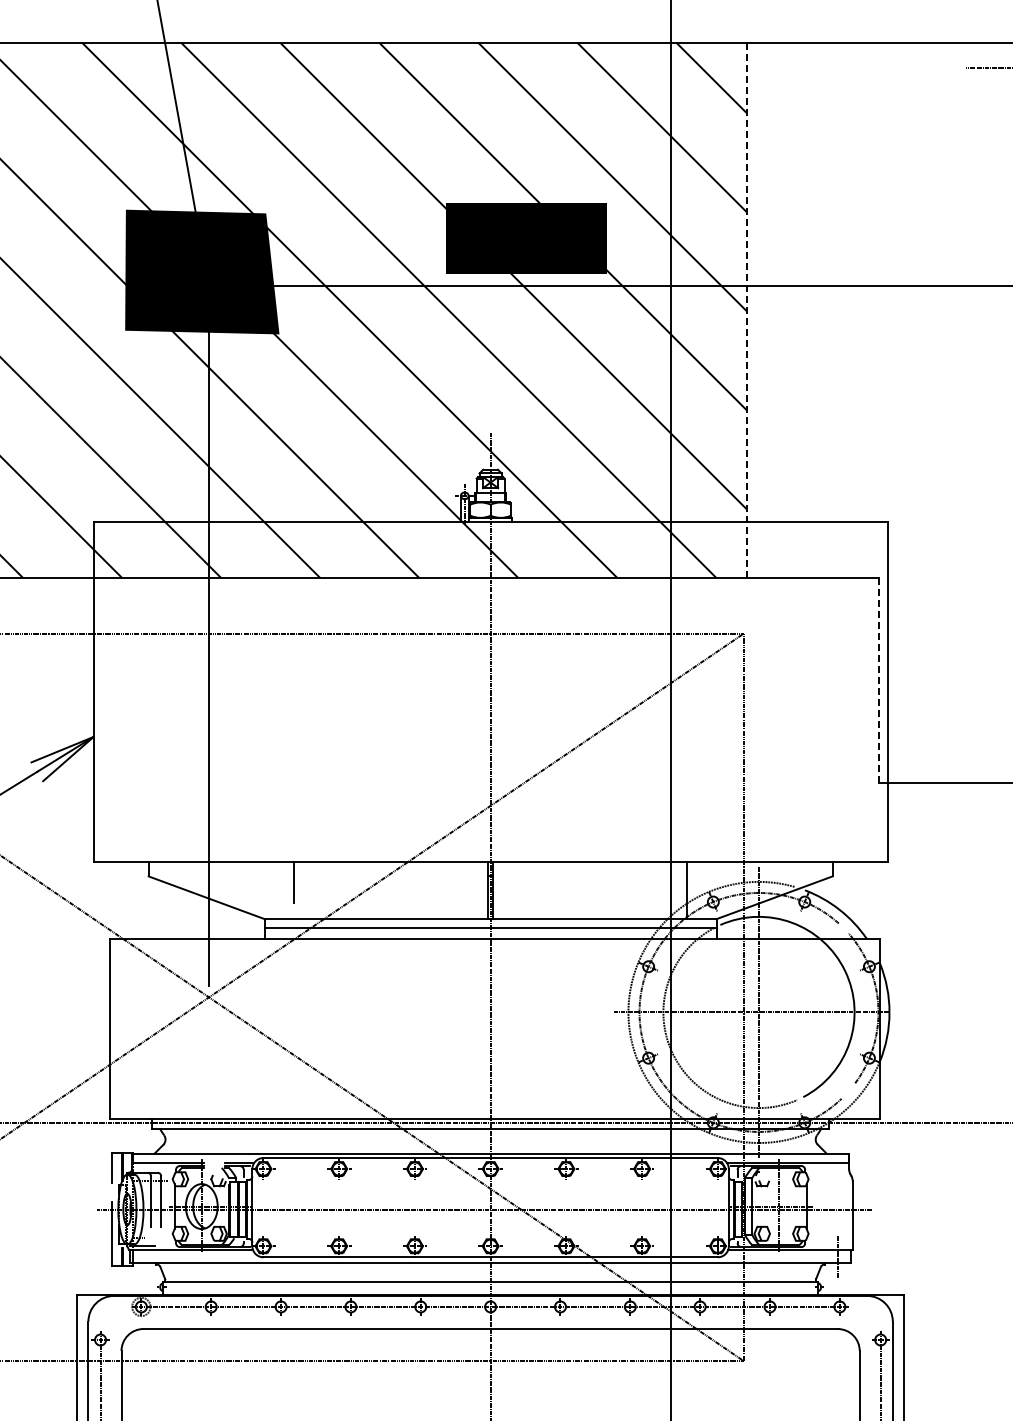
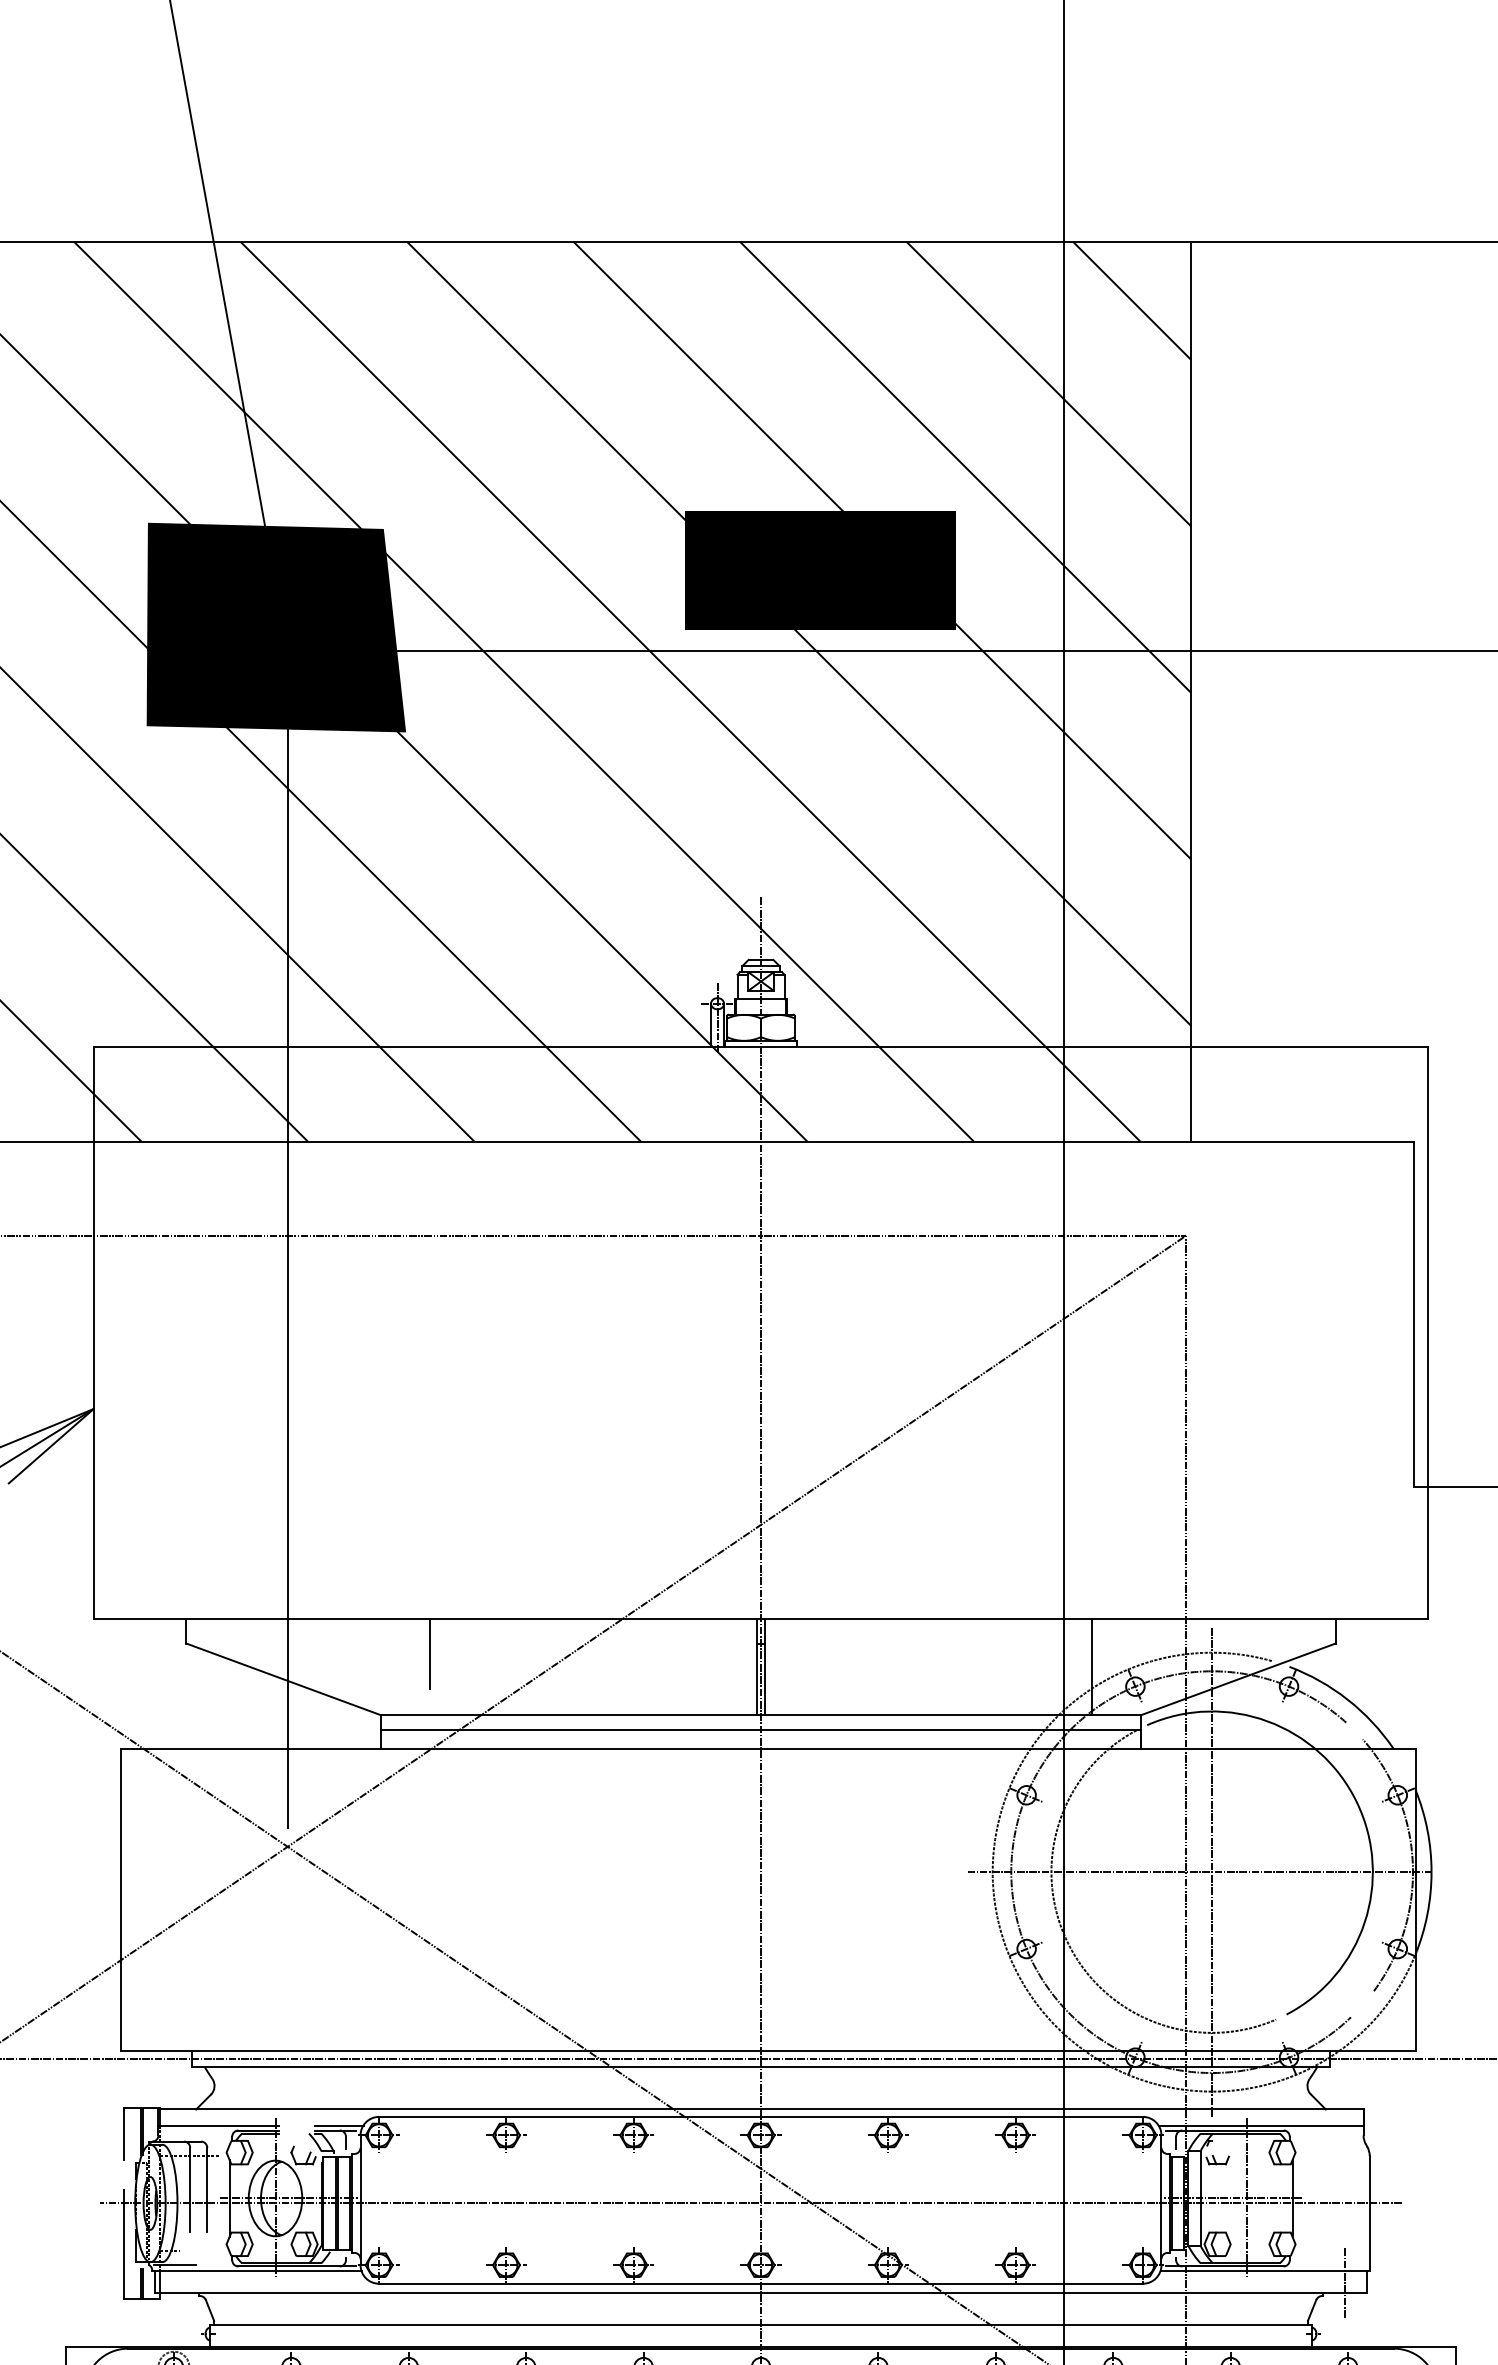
line: (746, 310) -> (1191, 692), dashed -> solid
line: (879, 680) -> (1414, 1314), dashed -> solid

